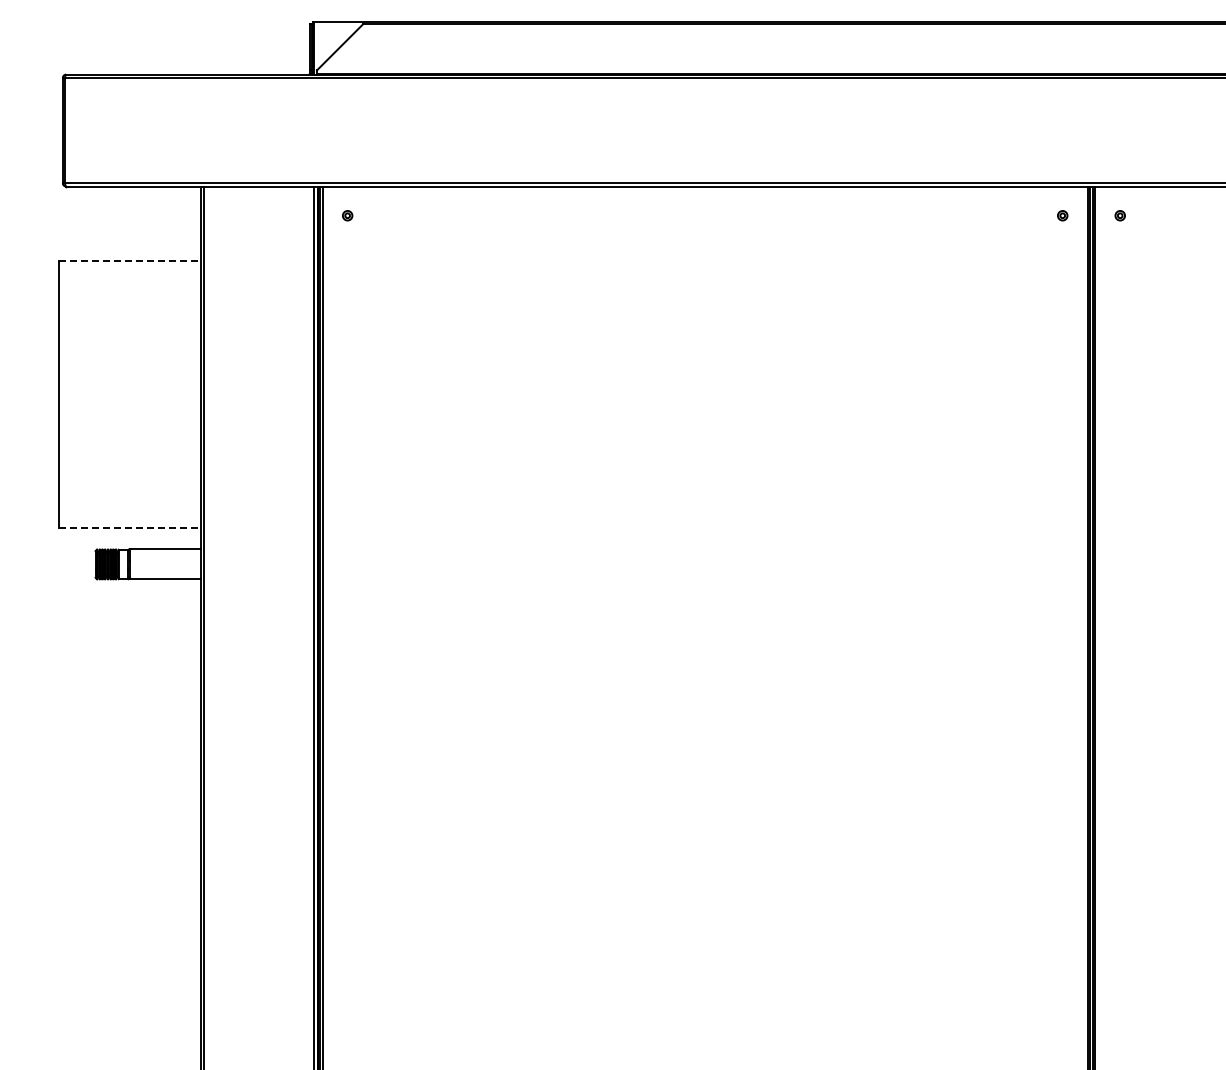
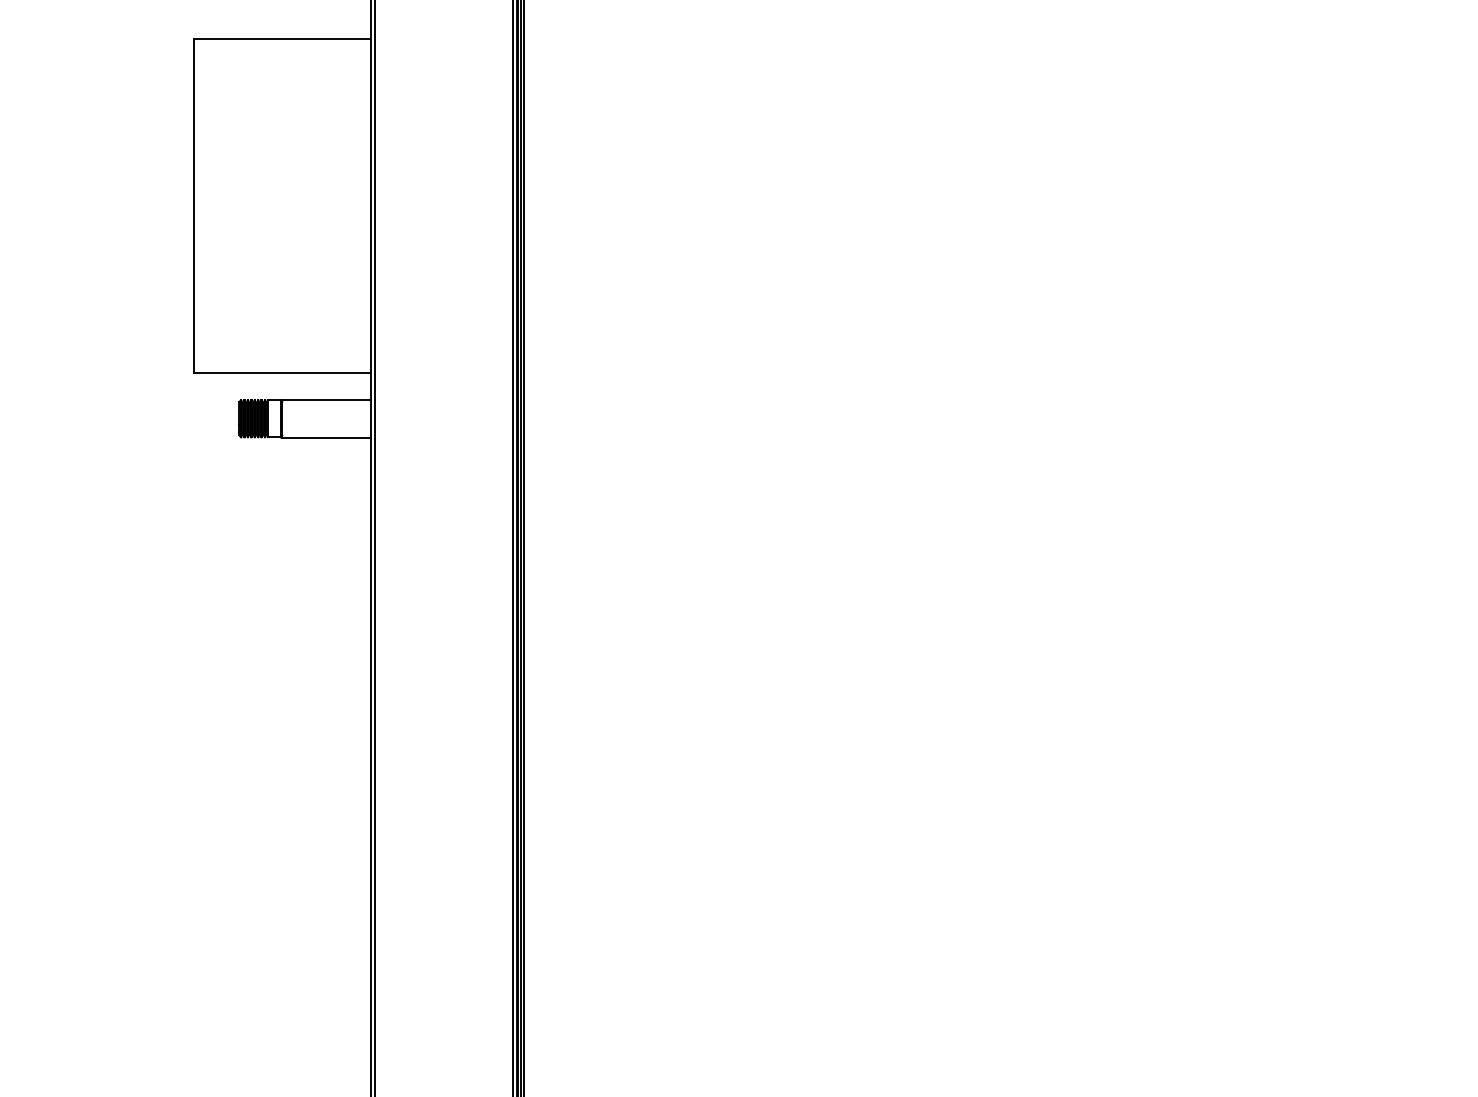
line: (130, 260) -> (283, 38), dashed -> solid
line: (130, 528) -> (283, 373), dashed -> solid

